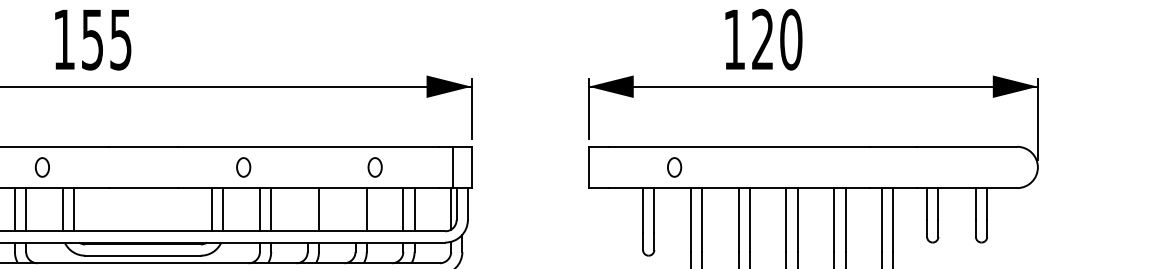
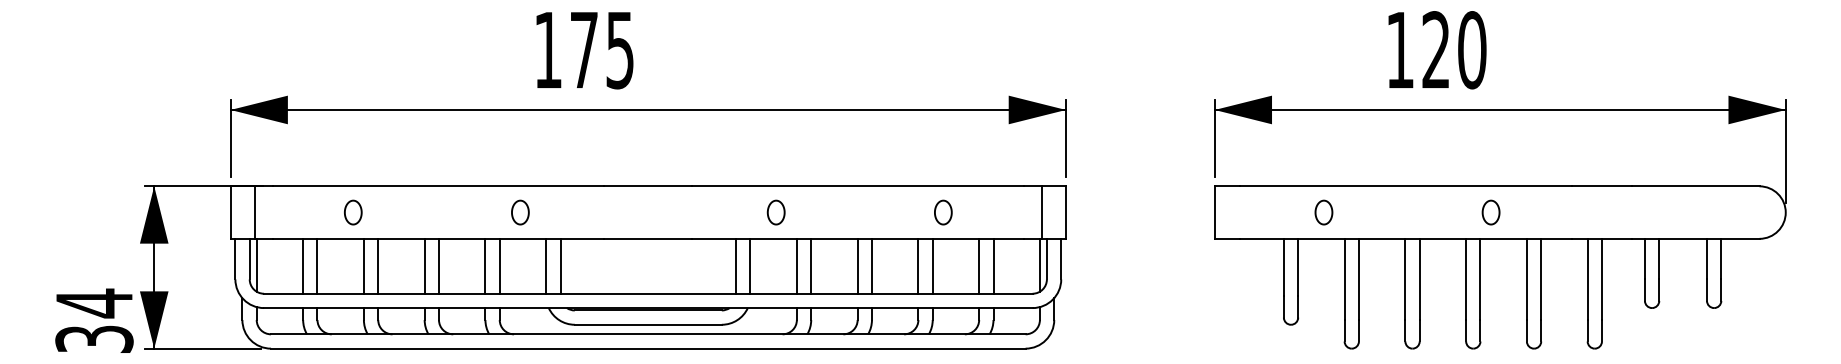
text: (92, 39) -> (583, 50), 155 -> 175
part: (805, 167) -> (1490, 212), added
line: (307, 209) -> (857, 265), added
line: (355, 209) -> (918, 265), added

